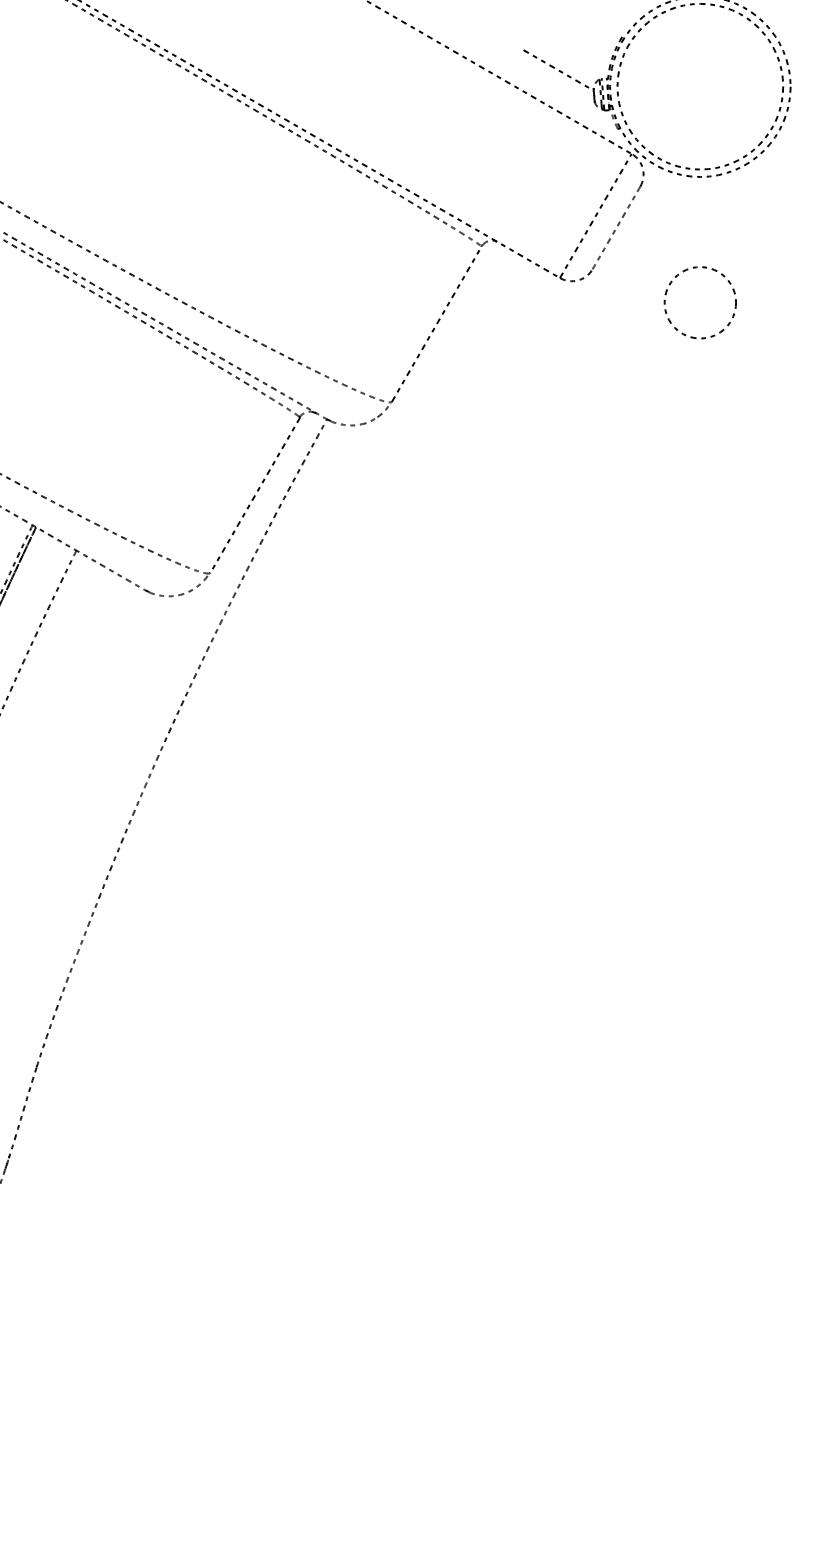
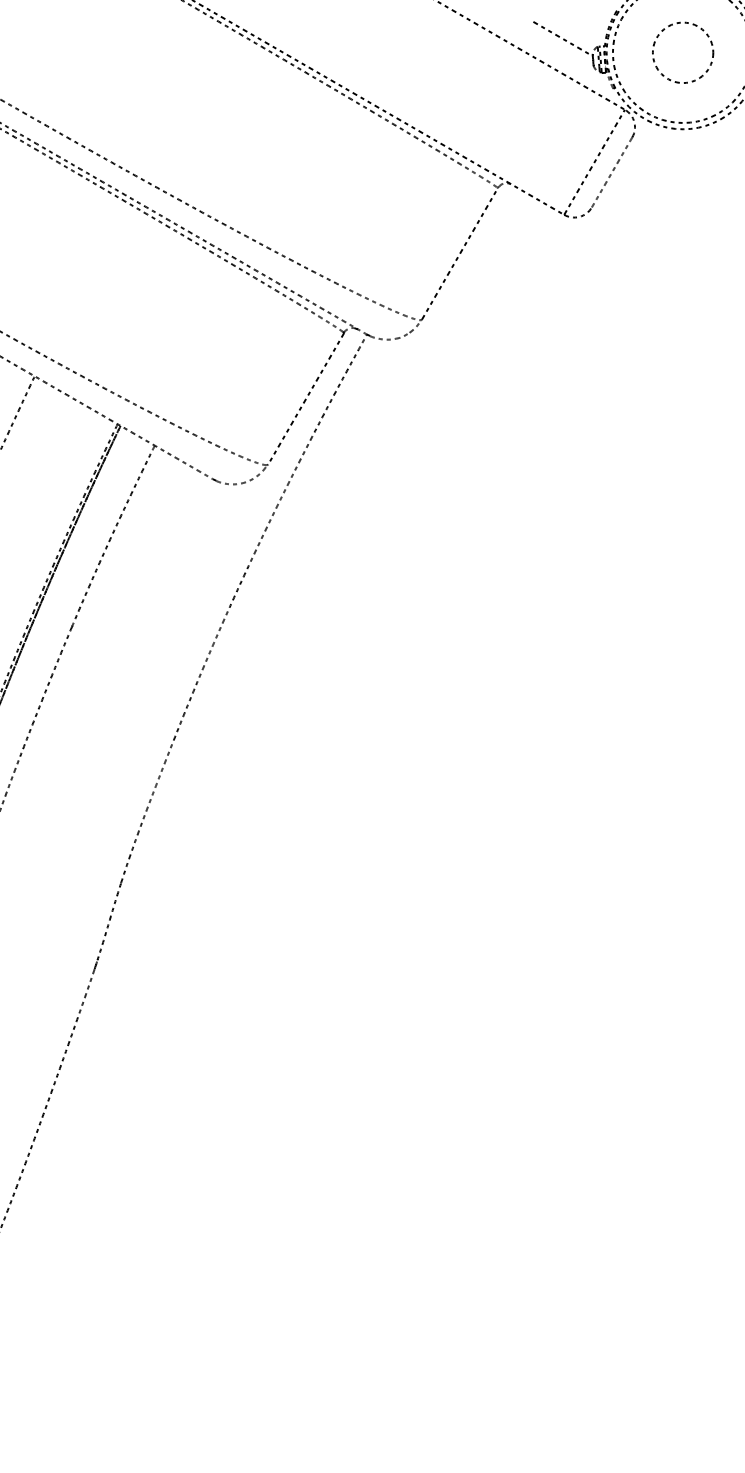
circle: (700, 302) -> (683, 52), moved

